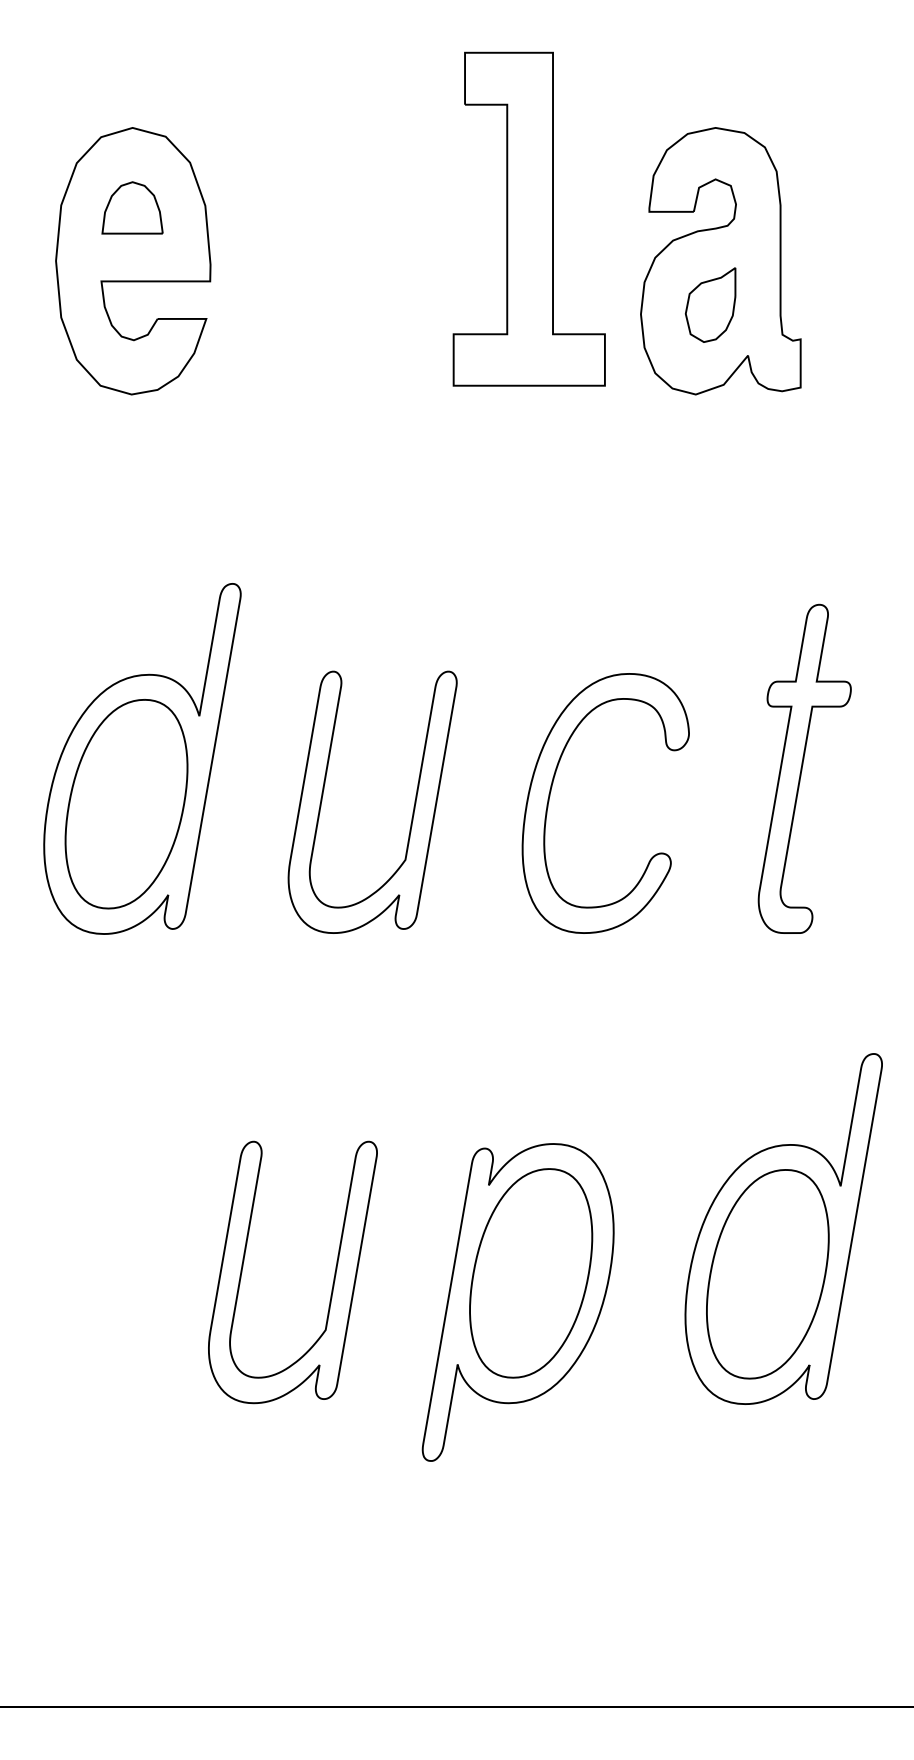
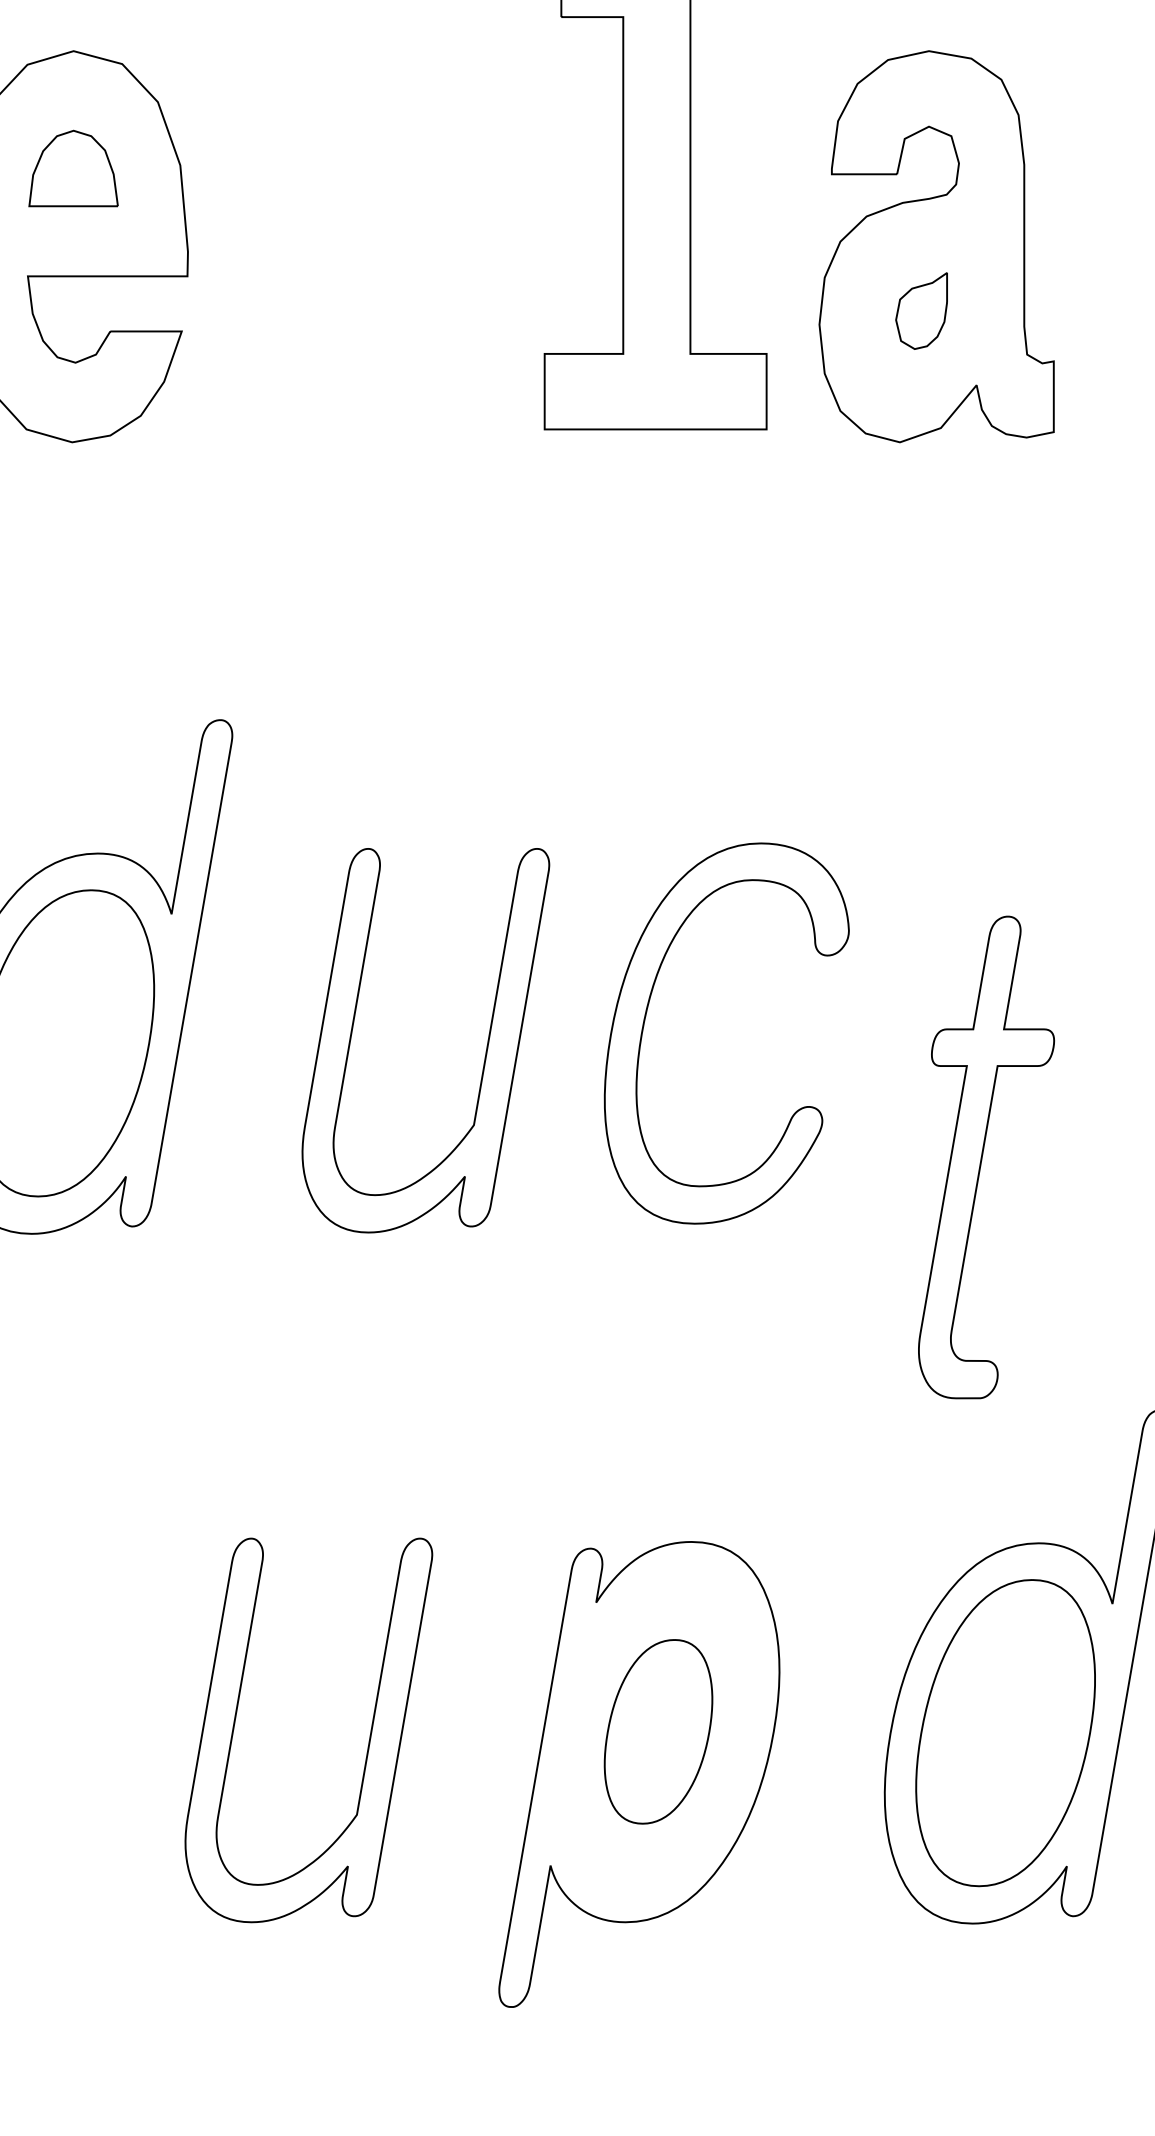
part: (710, 304) -> (921, 310), size x0.7
part: (804, 768) -> (986, 1156), moved
part: (551, 791) -> (647, 1015), moved
part: (531, 1273) -> (658, 1731), size x0.6

